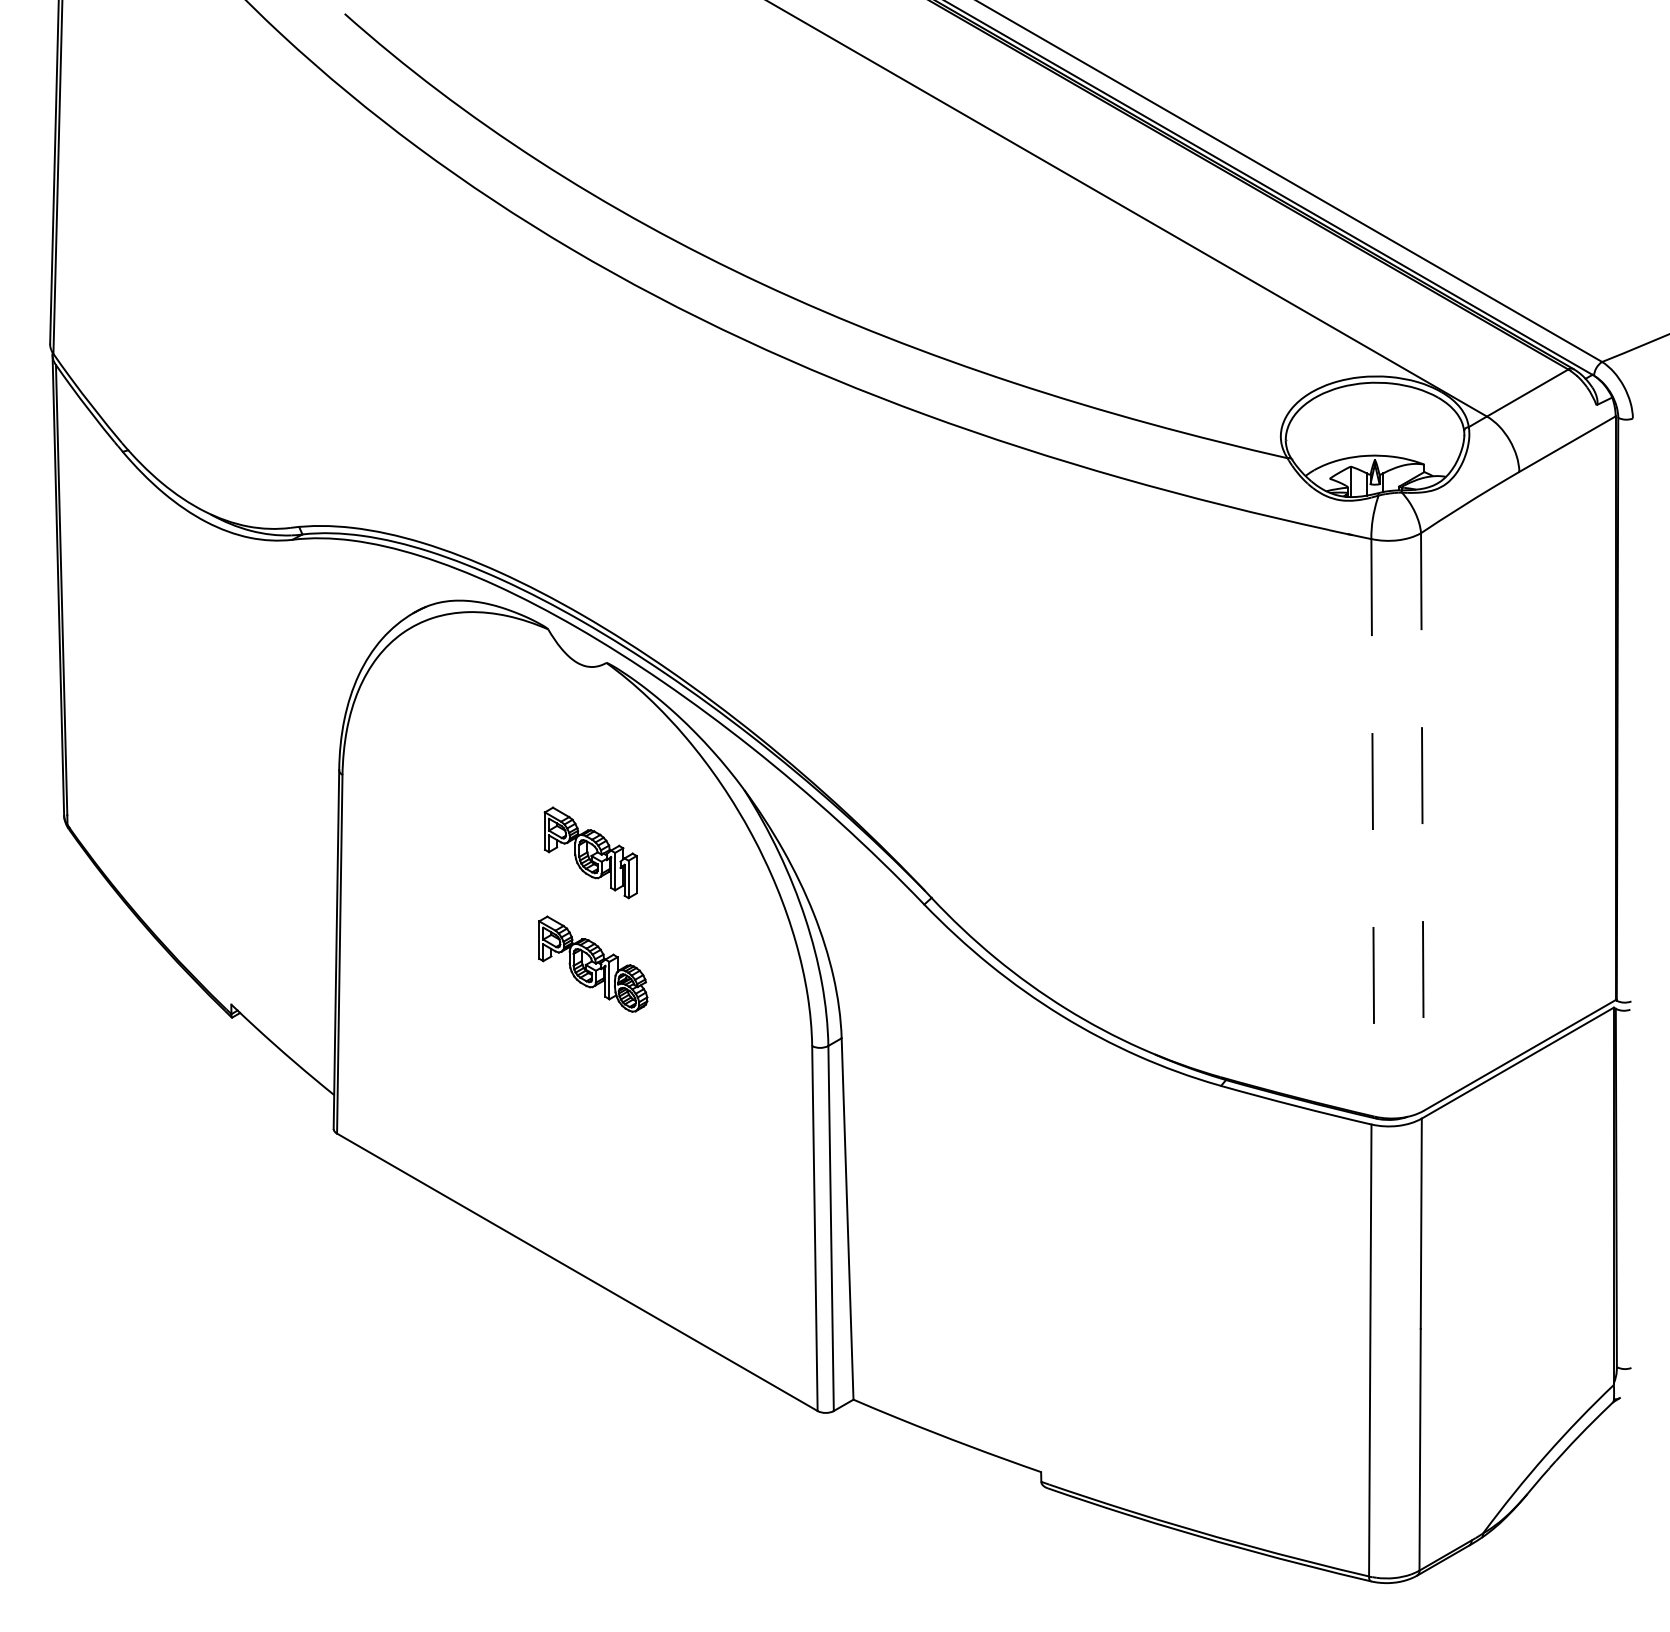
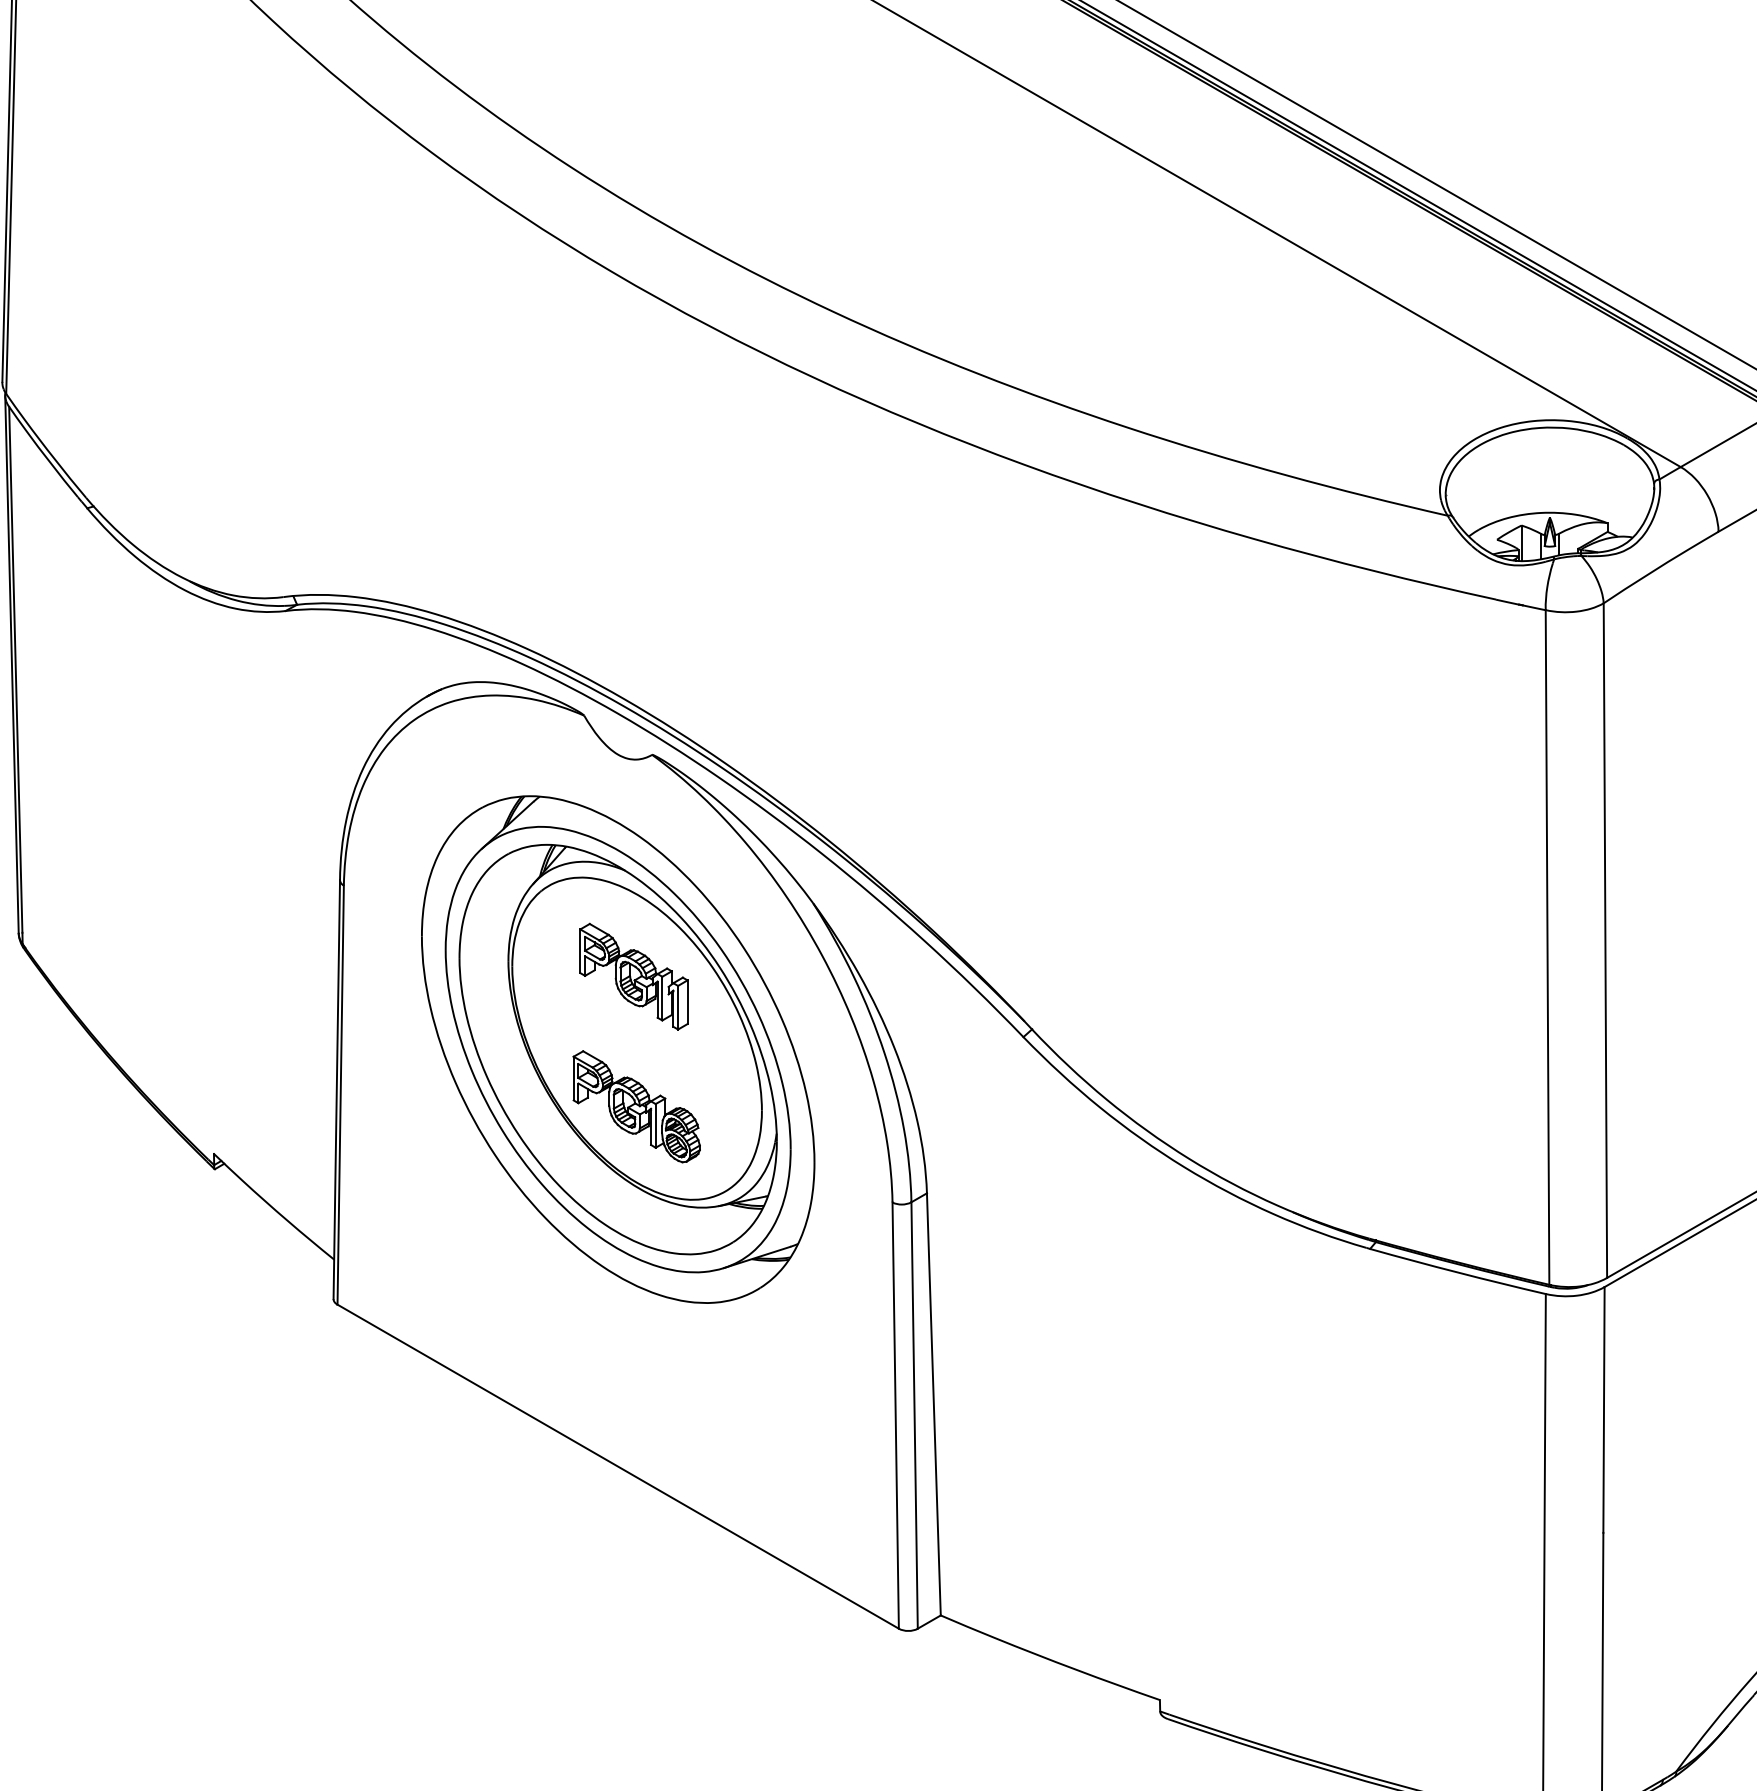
line: (1422, 821) -> (1605, 940), dashed -> solid
line: (1372, 827) -> (1547, 947), dashed -> solid
part: (577, 915) -> (618, 1049), added

